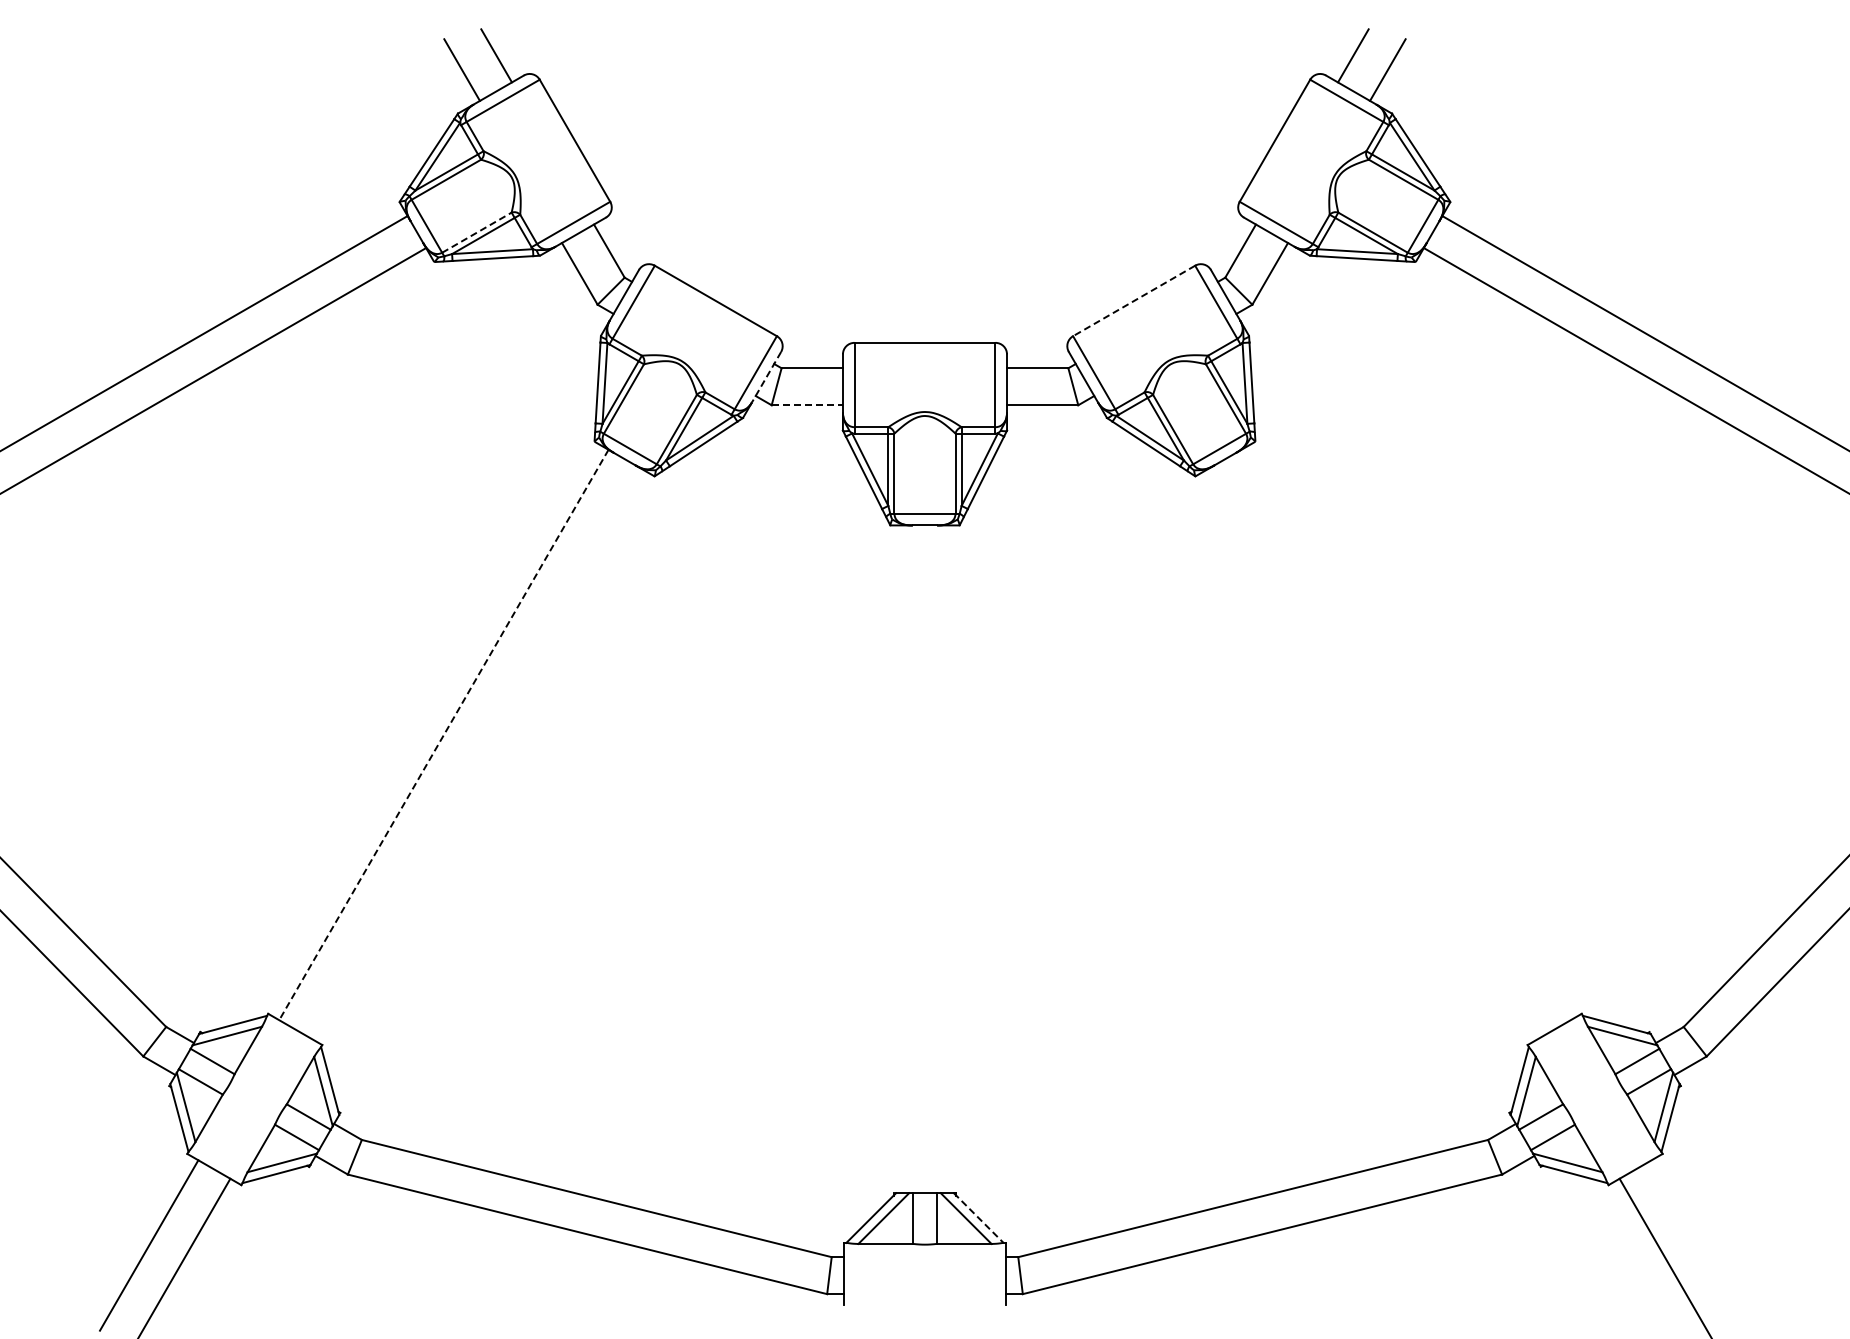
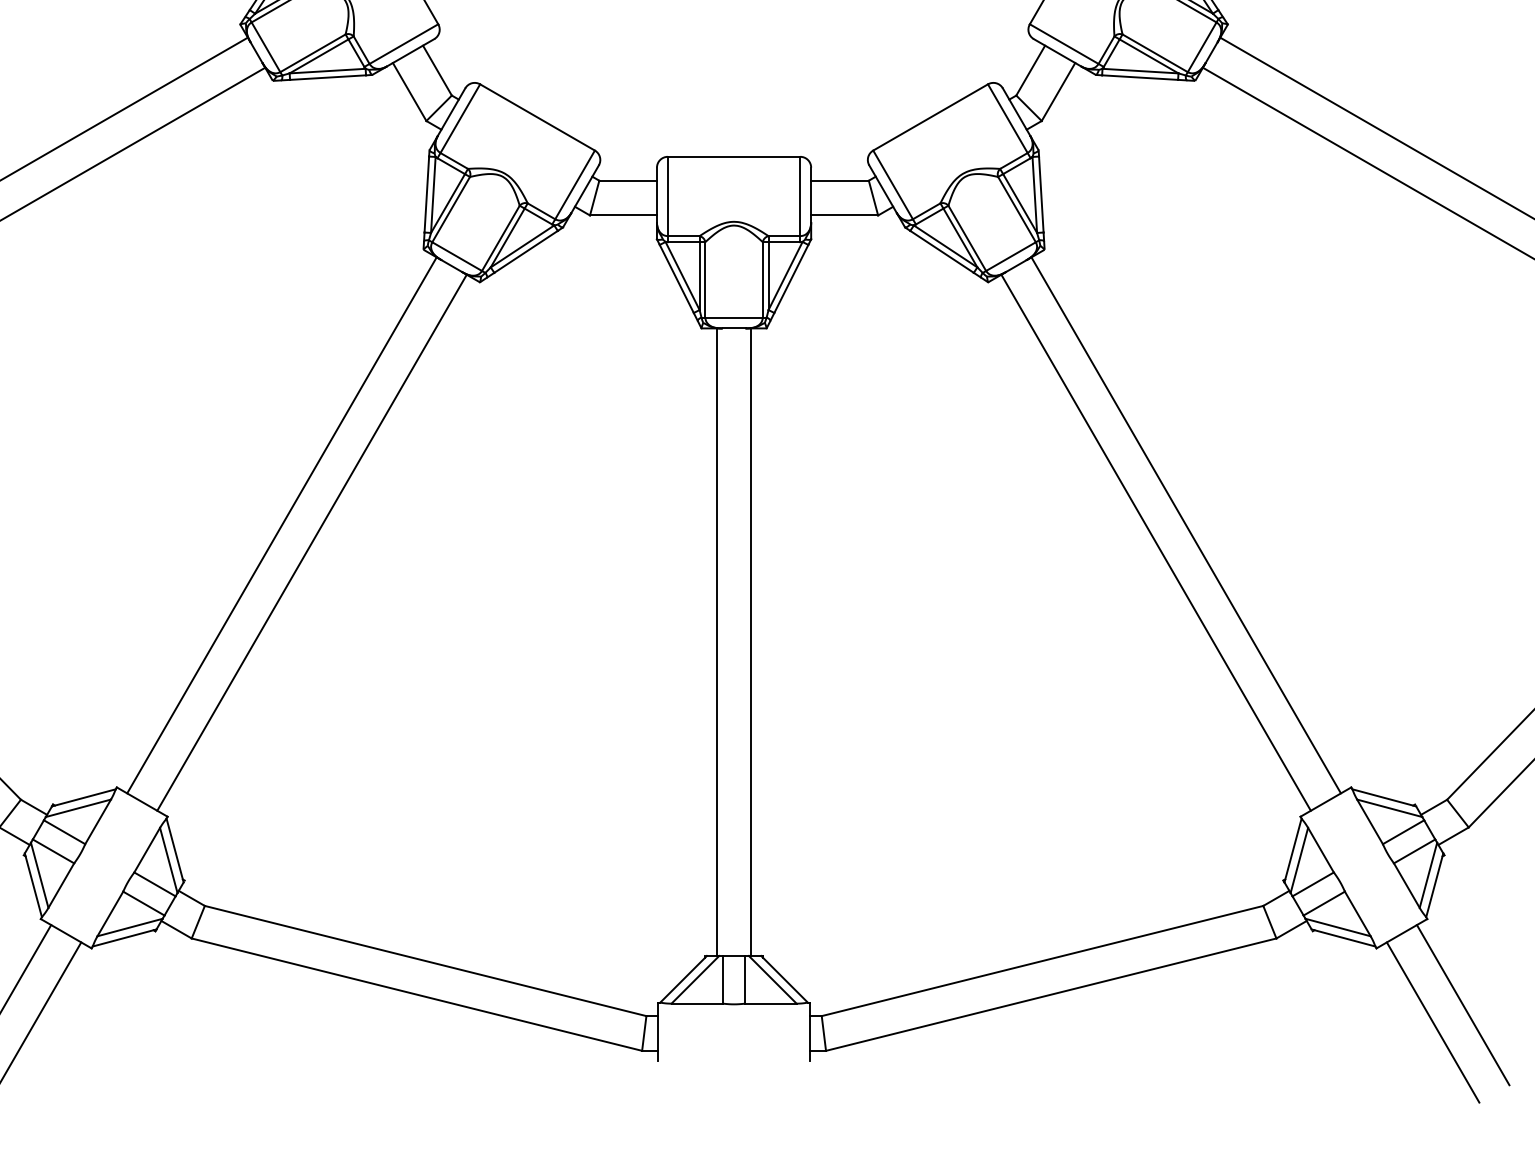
line: (477, 232) -> (313, 53), dashed -> solid
line: (1133, 301) -> (930, 117), dashed -> solid
line: (766, 377) -> (585, 189), dashed -> solid
line: (807, 405) -> (623, 215), dashed -> solid
line: (1405, 734) -> (1185, 524), added
line: (443, 735) -> (281, 525), dashed -> solid
line: (475, 753) -> (311, 542), added
line: (1373, 753) -> (1155, 542), added
line: (906, 859) -> (716, 642), added
line: (943, 859) -> (751, 642), added
line: (979, 1218) -> (785, 979), dashed -> solid
line: (1700, 1245) -> (1462, 1005), added

